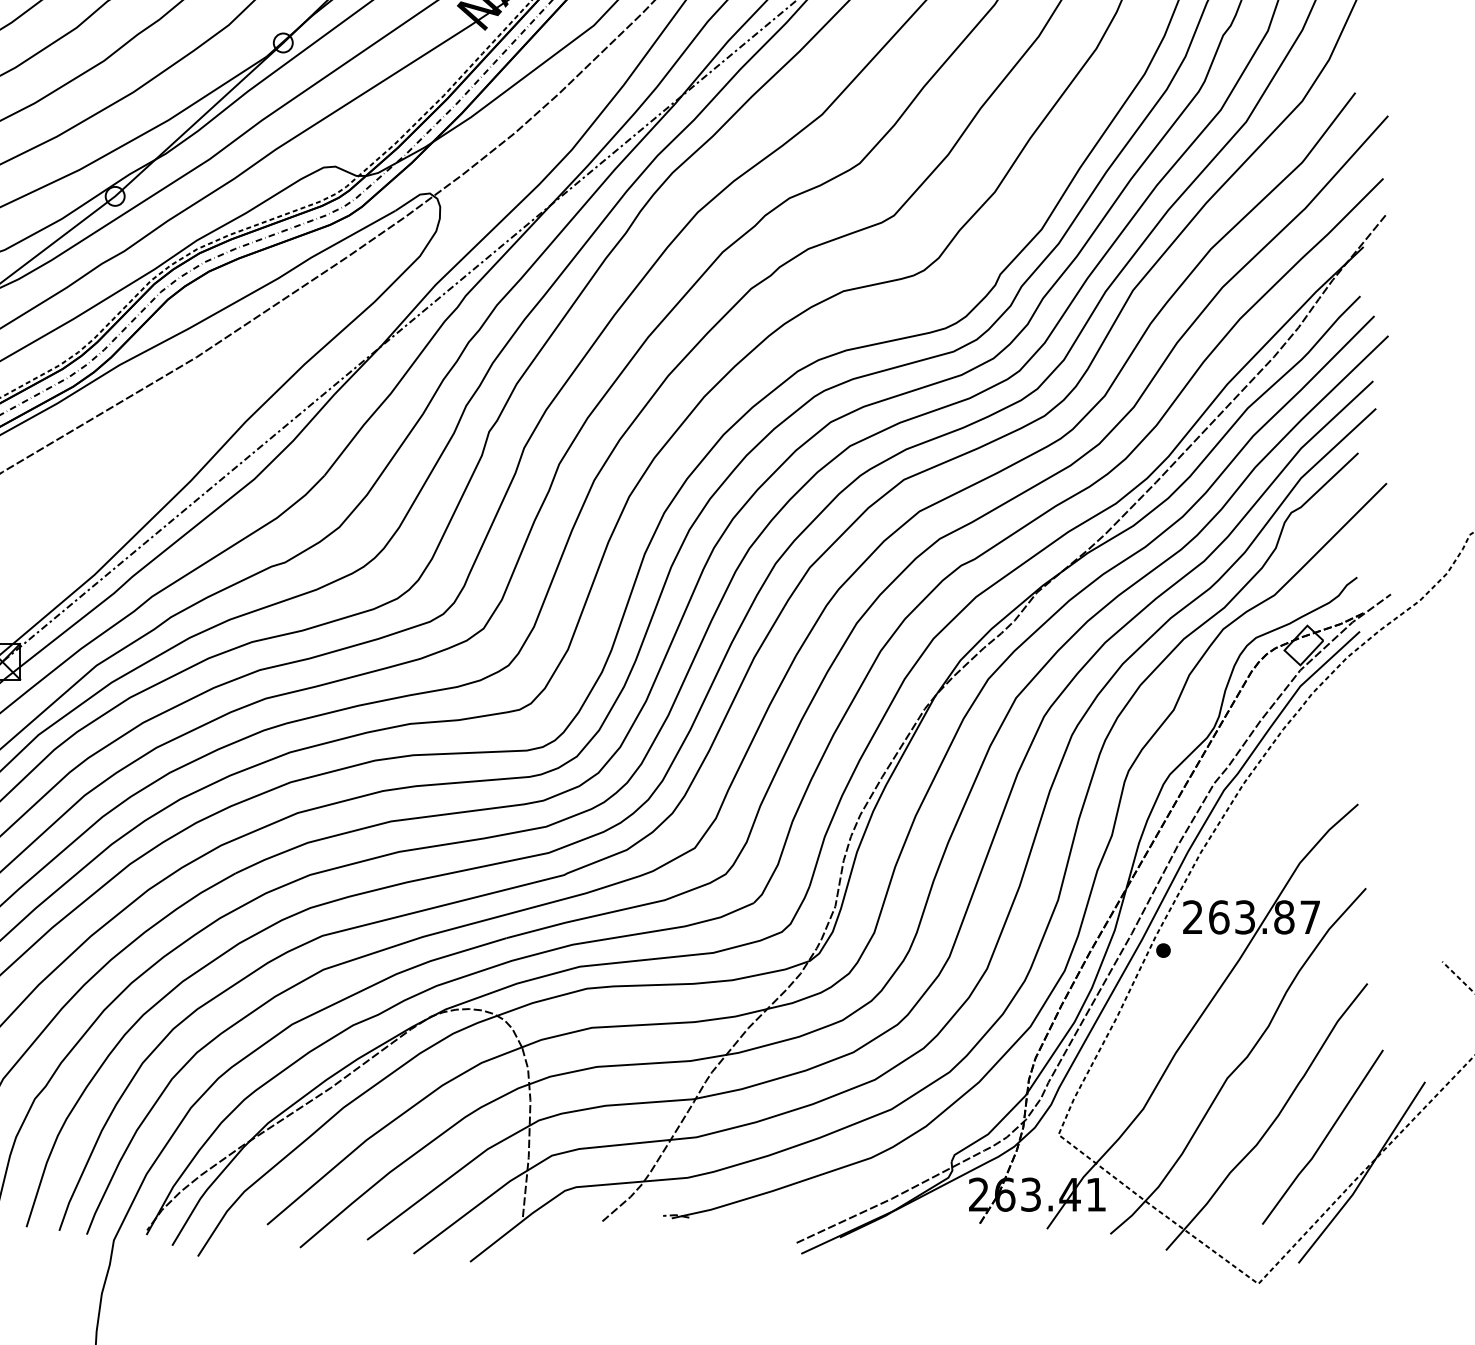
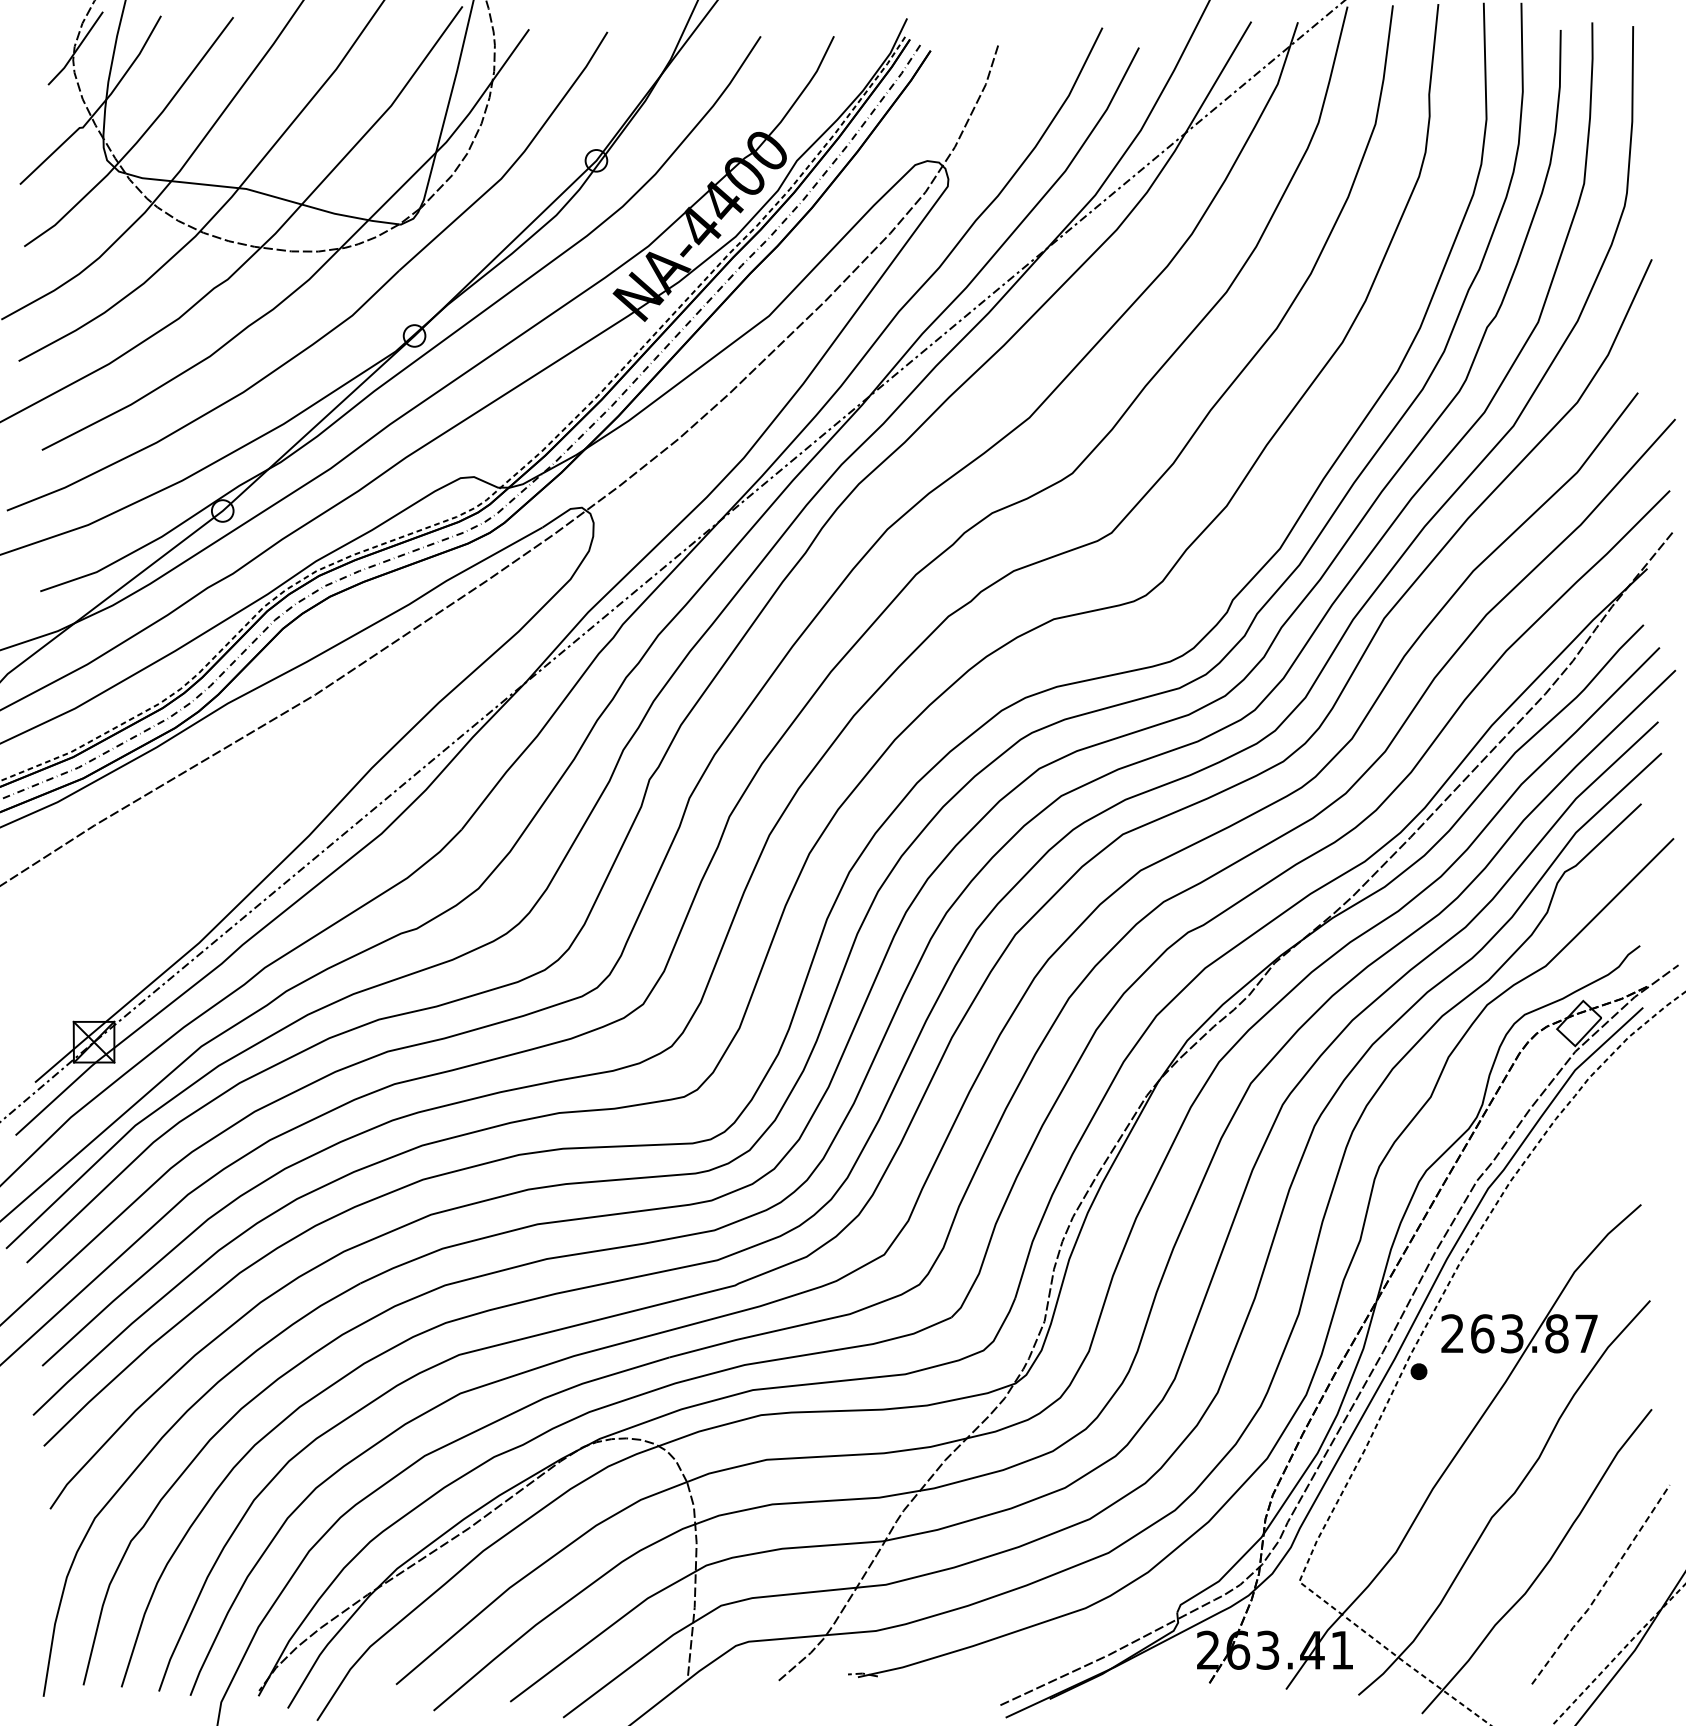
line: (1324, 1139) -> (1602, 1587), solid -> dashed

